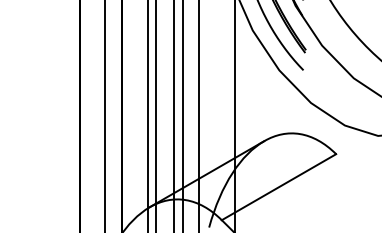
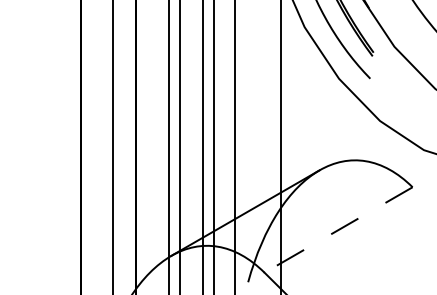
line: (278, 187) -> (337, 230), solid -> dashed

